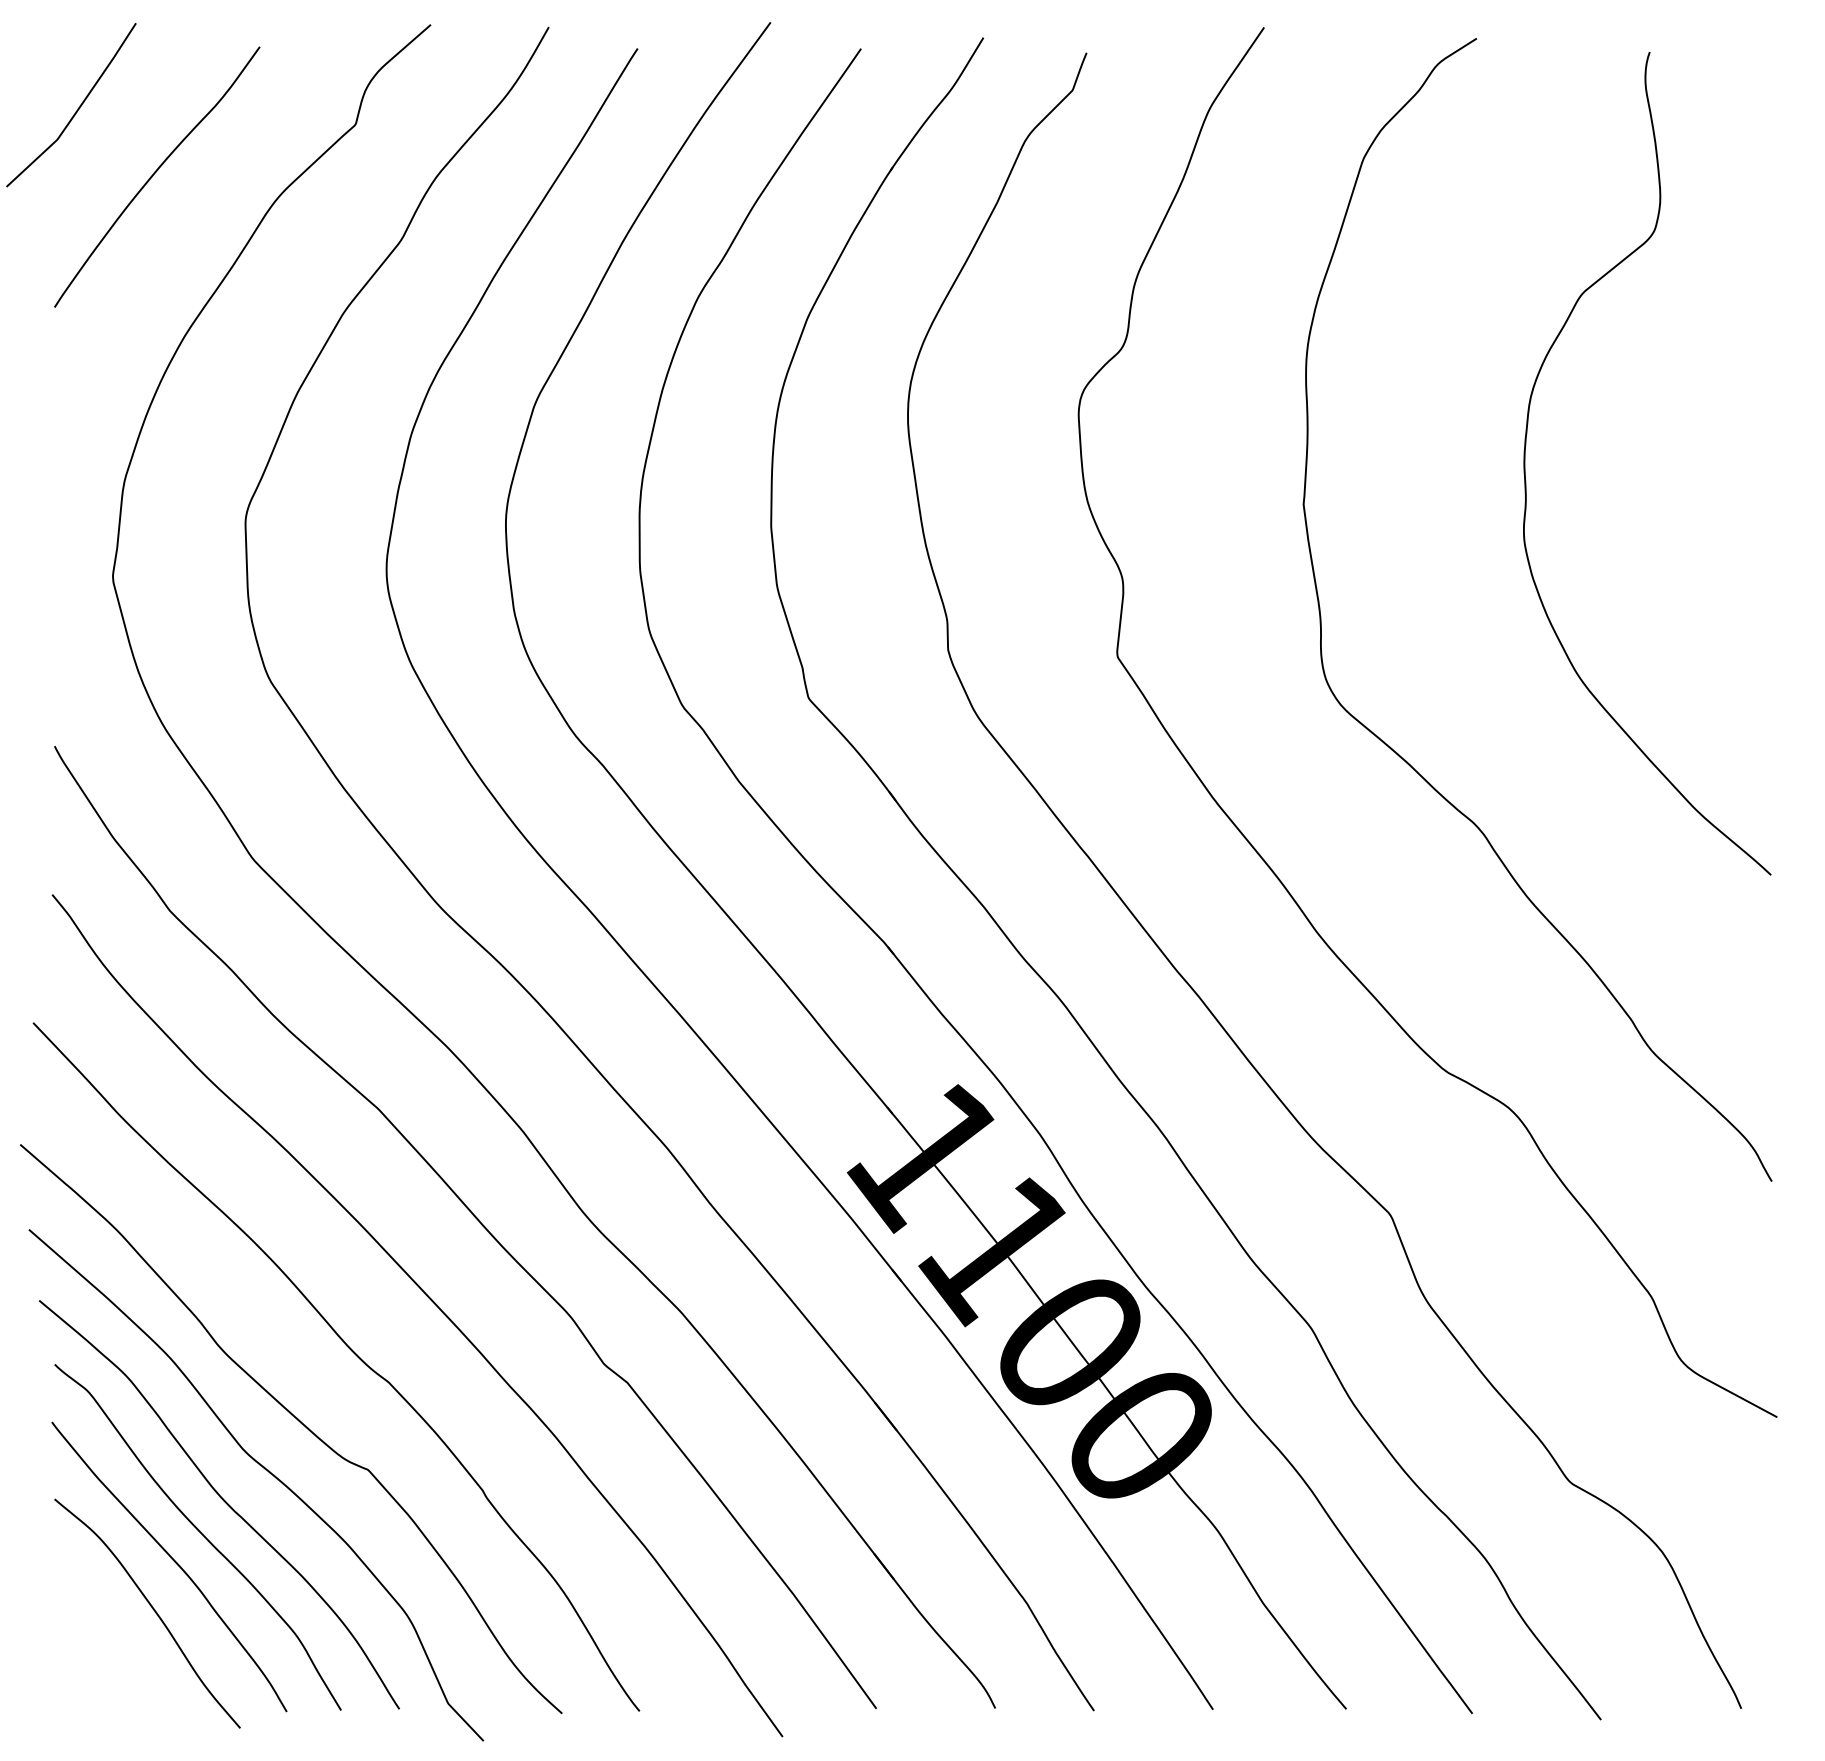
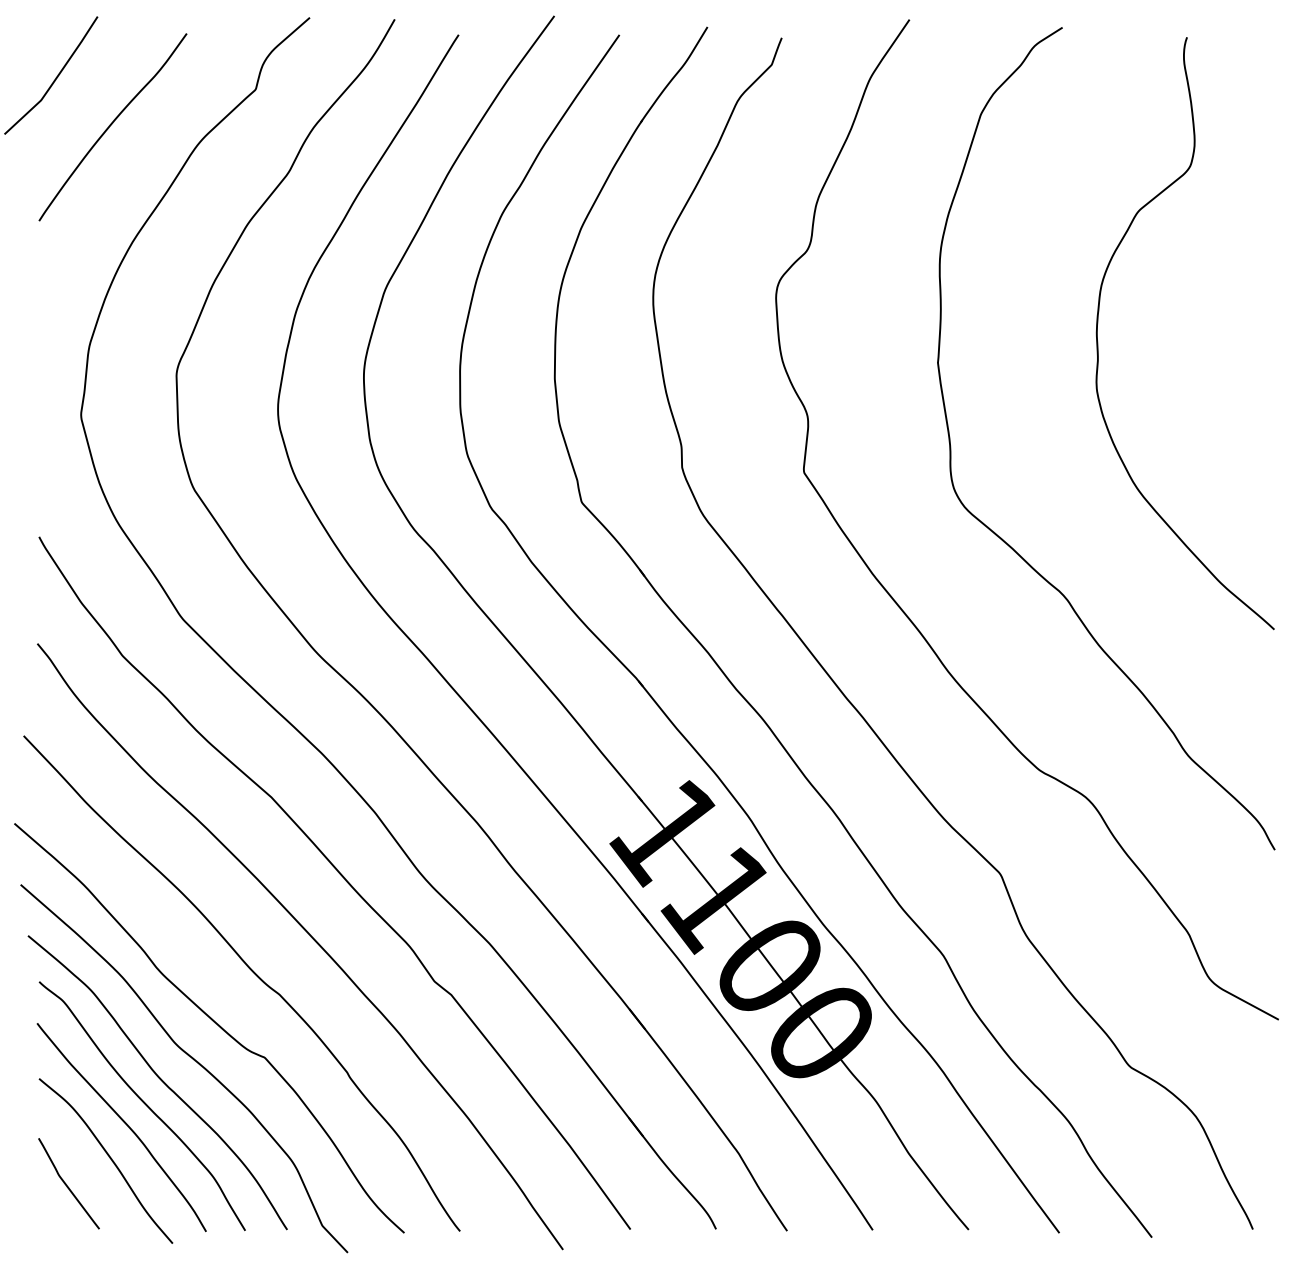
curve: (92, 1644) -> (66, 1183), added

